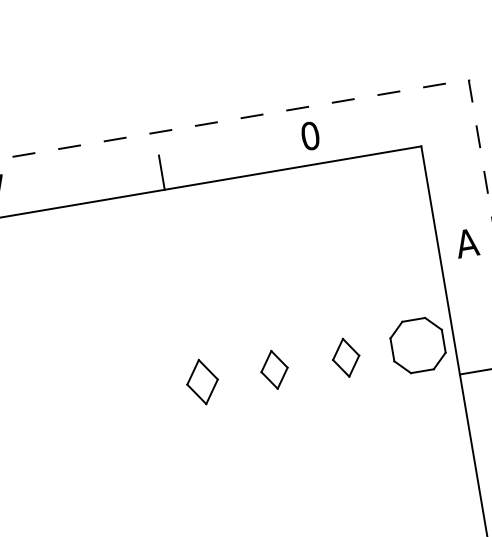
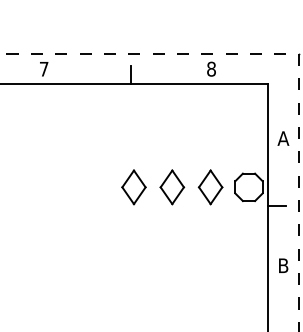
text: (310, 136) -> (211, 69), 0 -> 8
part: (345, 358) -> (210, 187), size x1.67
part: (274, 370) -> (172, 187), size x1.67
part: (201, 382) -> (133, 187), size x1.43

